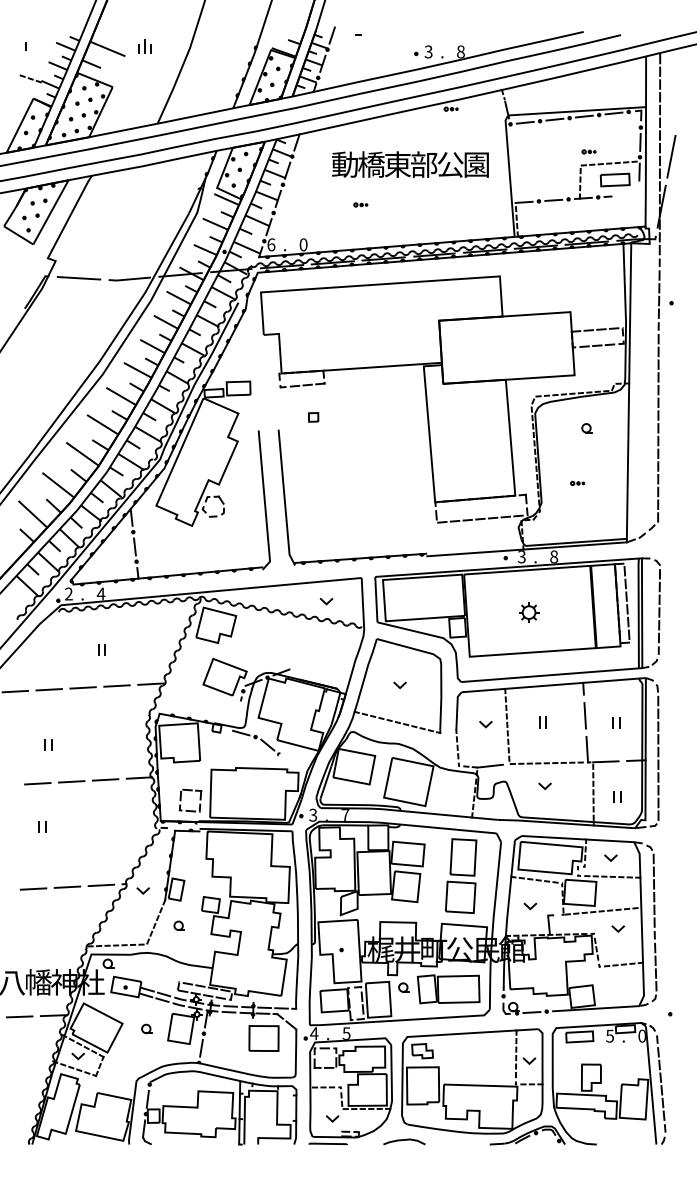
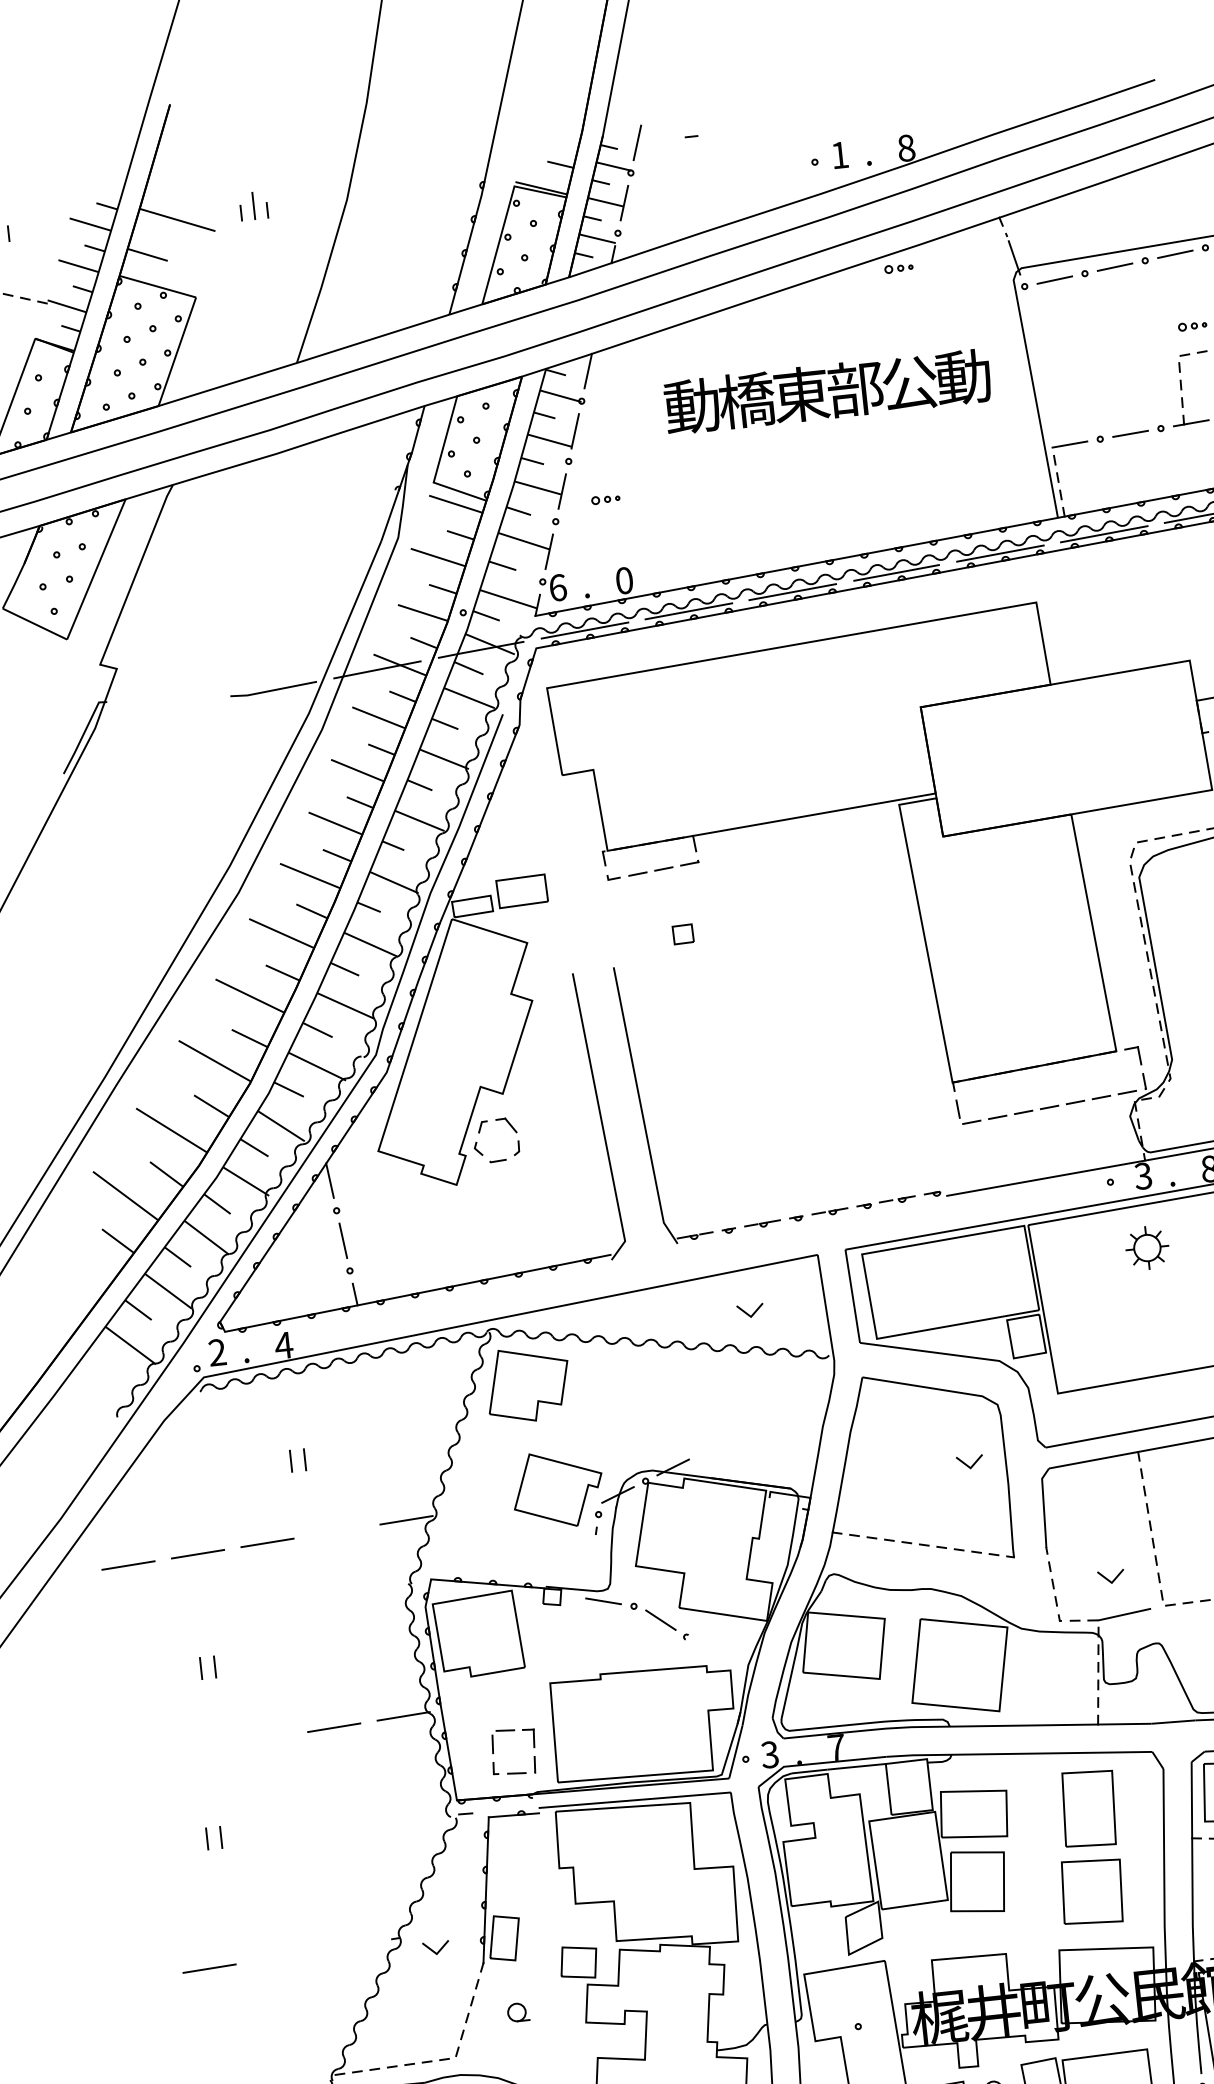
text: (428, 51) -> (839, 154), 3 -> 1
text: (476, 164) -> (963, 376), 園 -> 動
part: (360, 204) -> (605, 498), moved
line: (78, 278) -> (167, 699), removed
line: (360, 558) -> (810, 1214), solid -> dashed
part: (529, 612) -> (1148, 1247), moved
line: (116, 685) -> (335, 1530), removed
line: (398, 685) -> (966, 1463), moved
line: (484, 724) -> (1108, 1577), moved
line: (71, 781) -> (264, 1738), removed
line: (37, 783) -> (194, 1750), removed
line: (101, 885) -> (348, 1946), removed
line: (67, 886) -> (279, 1955), removed

